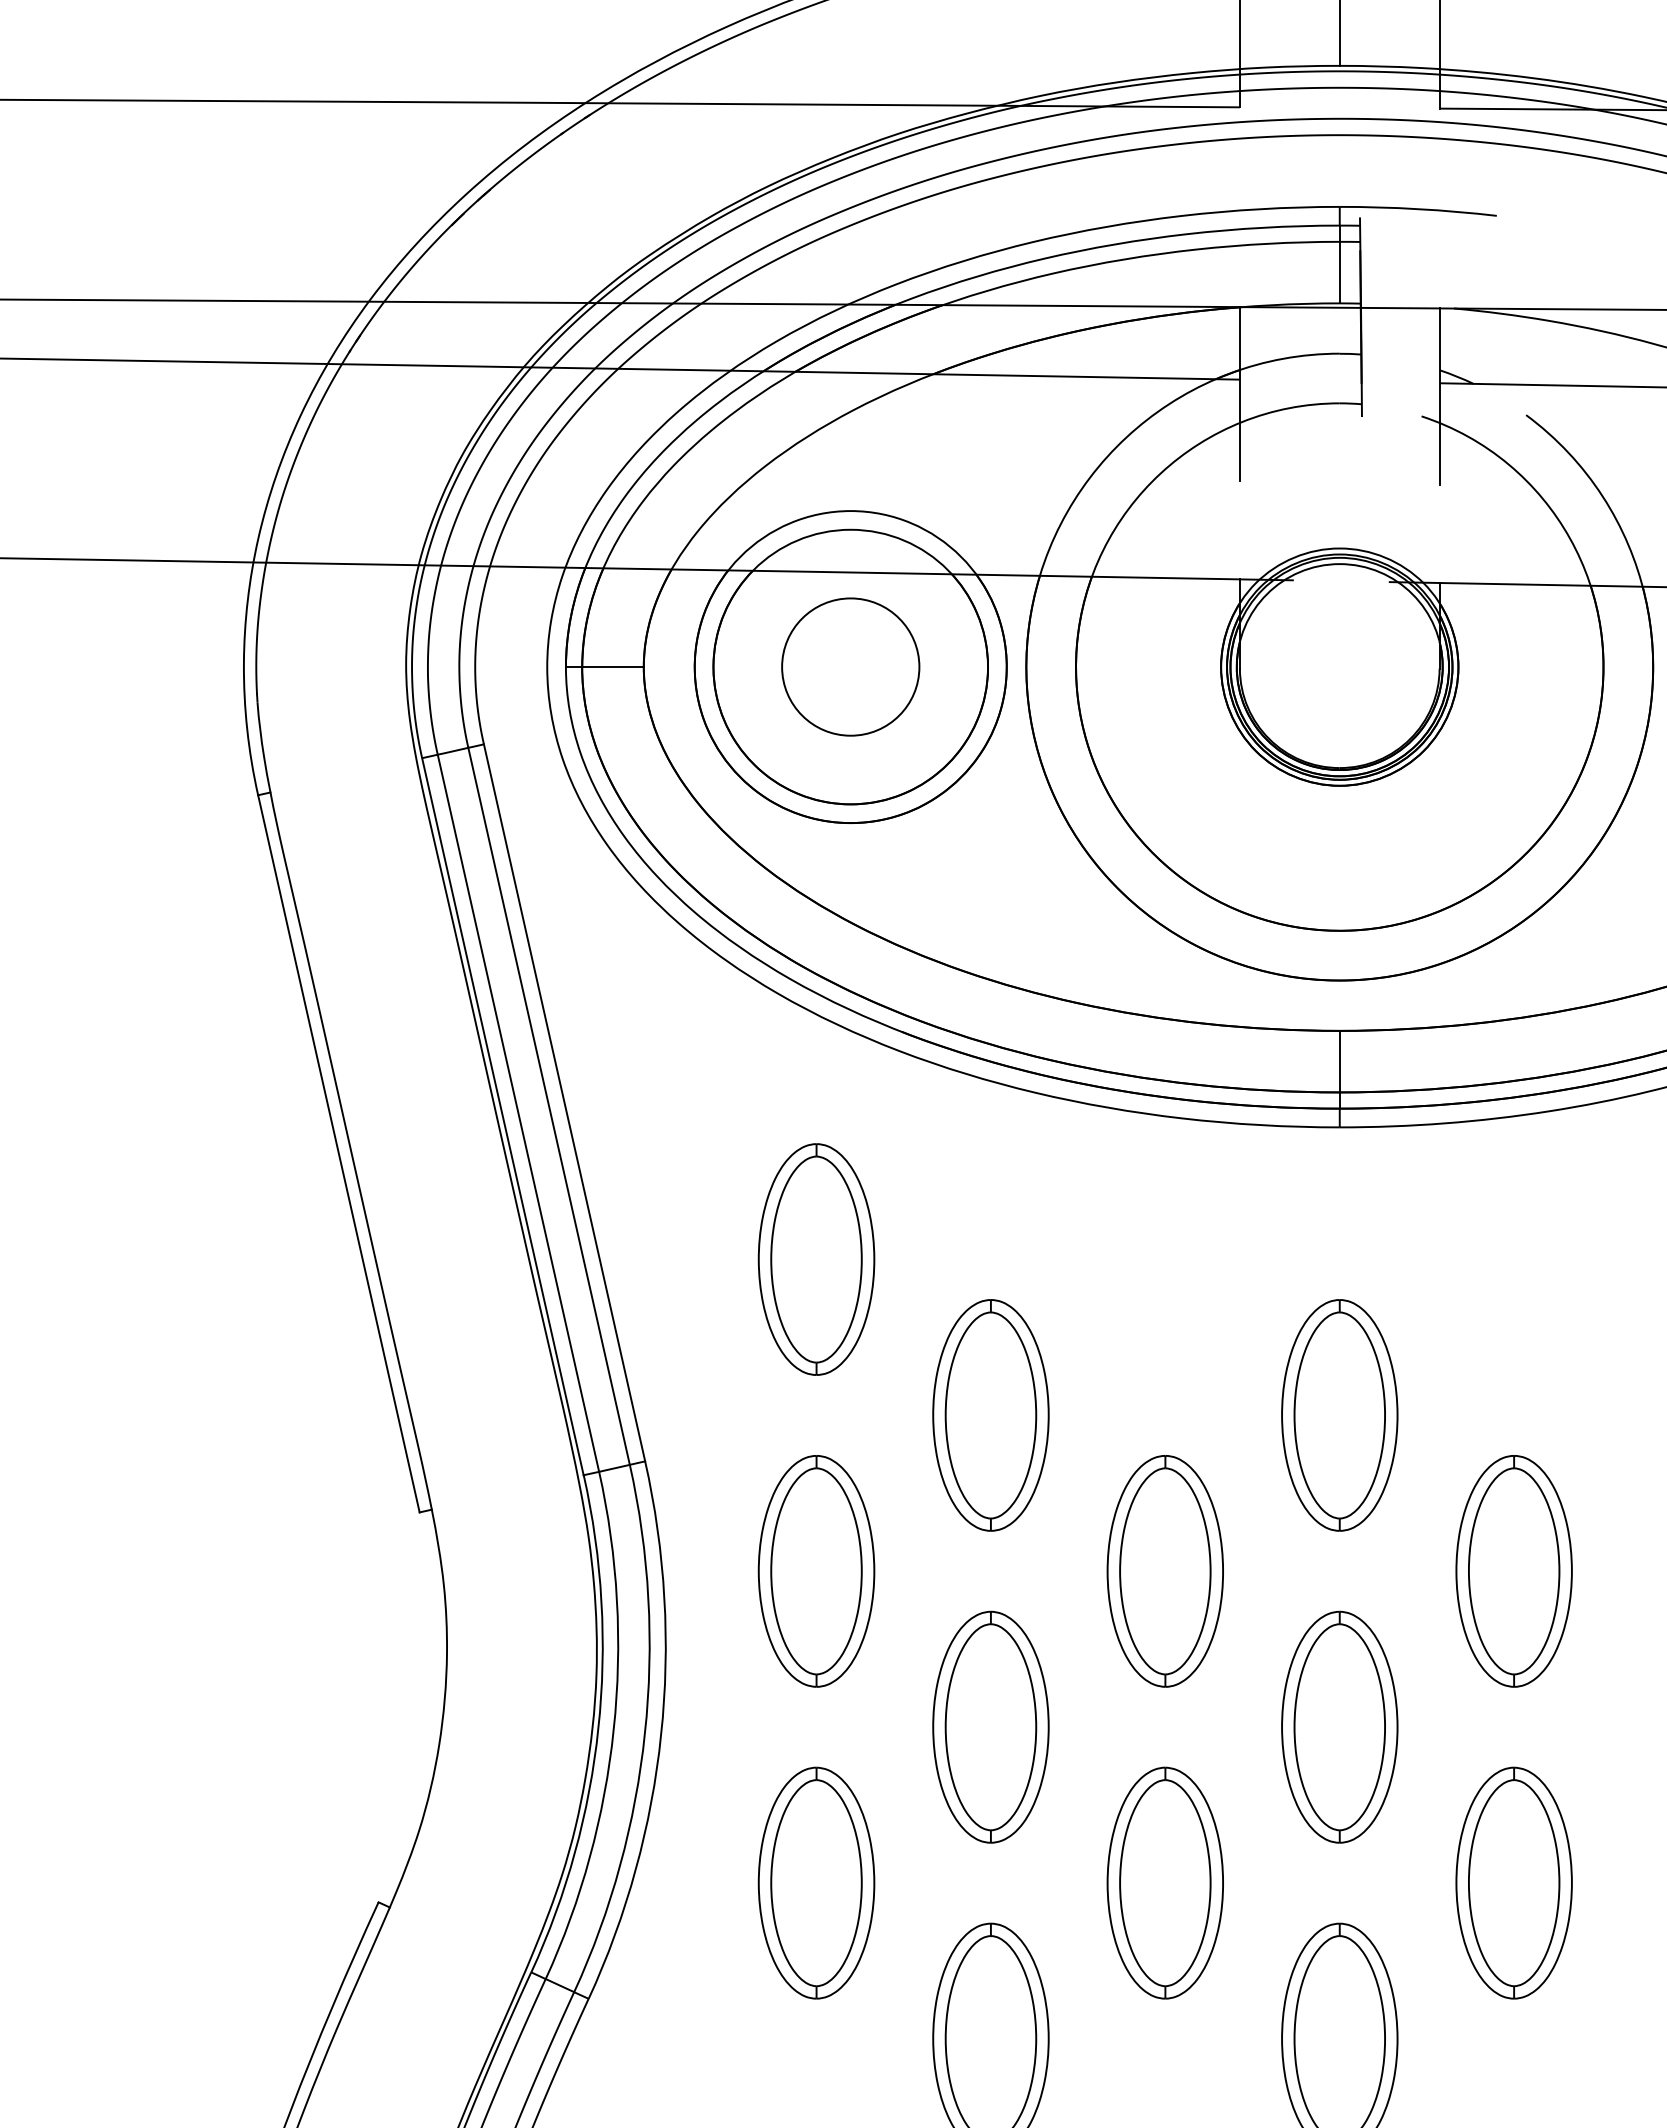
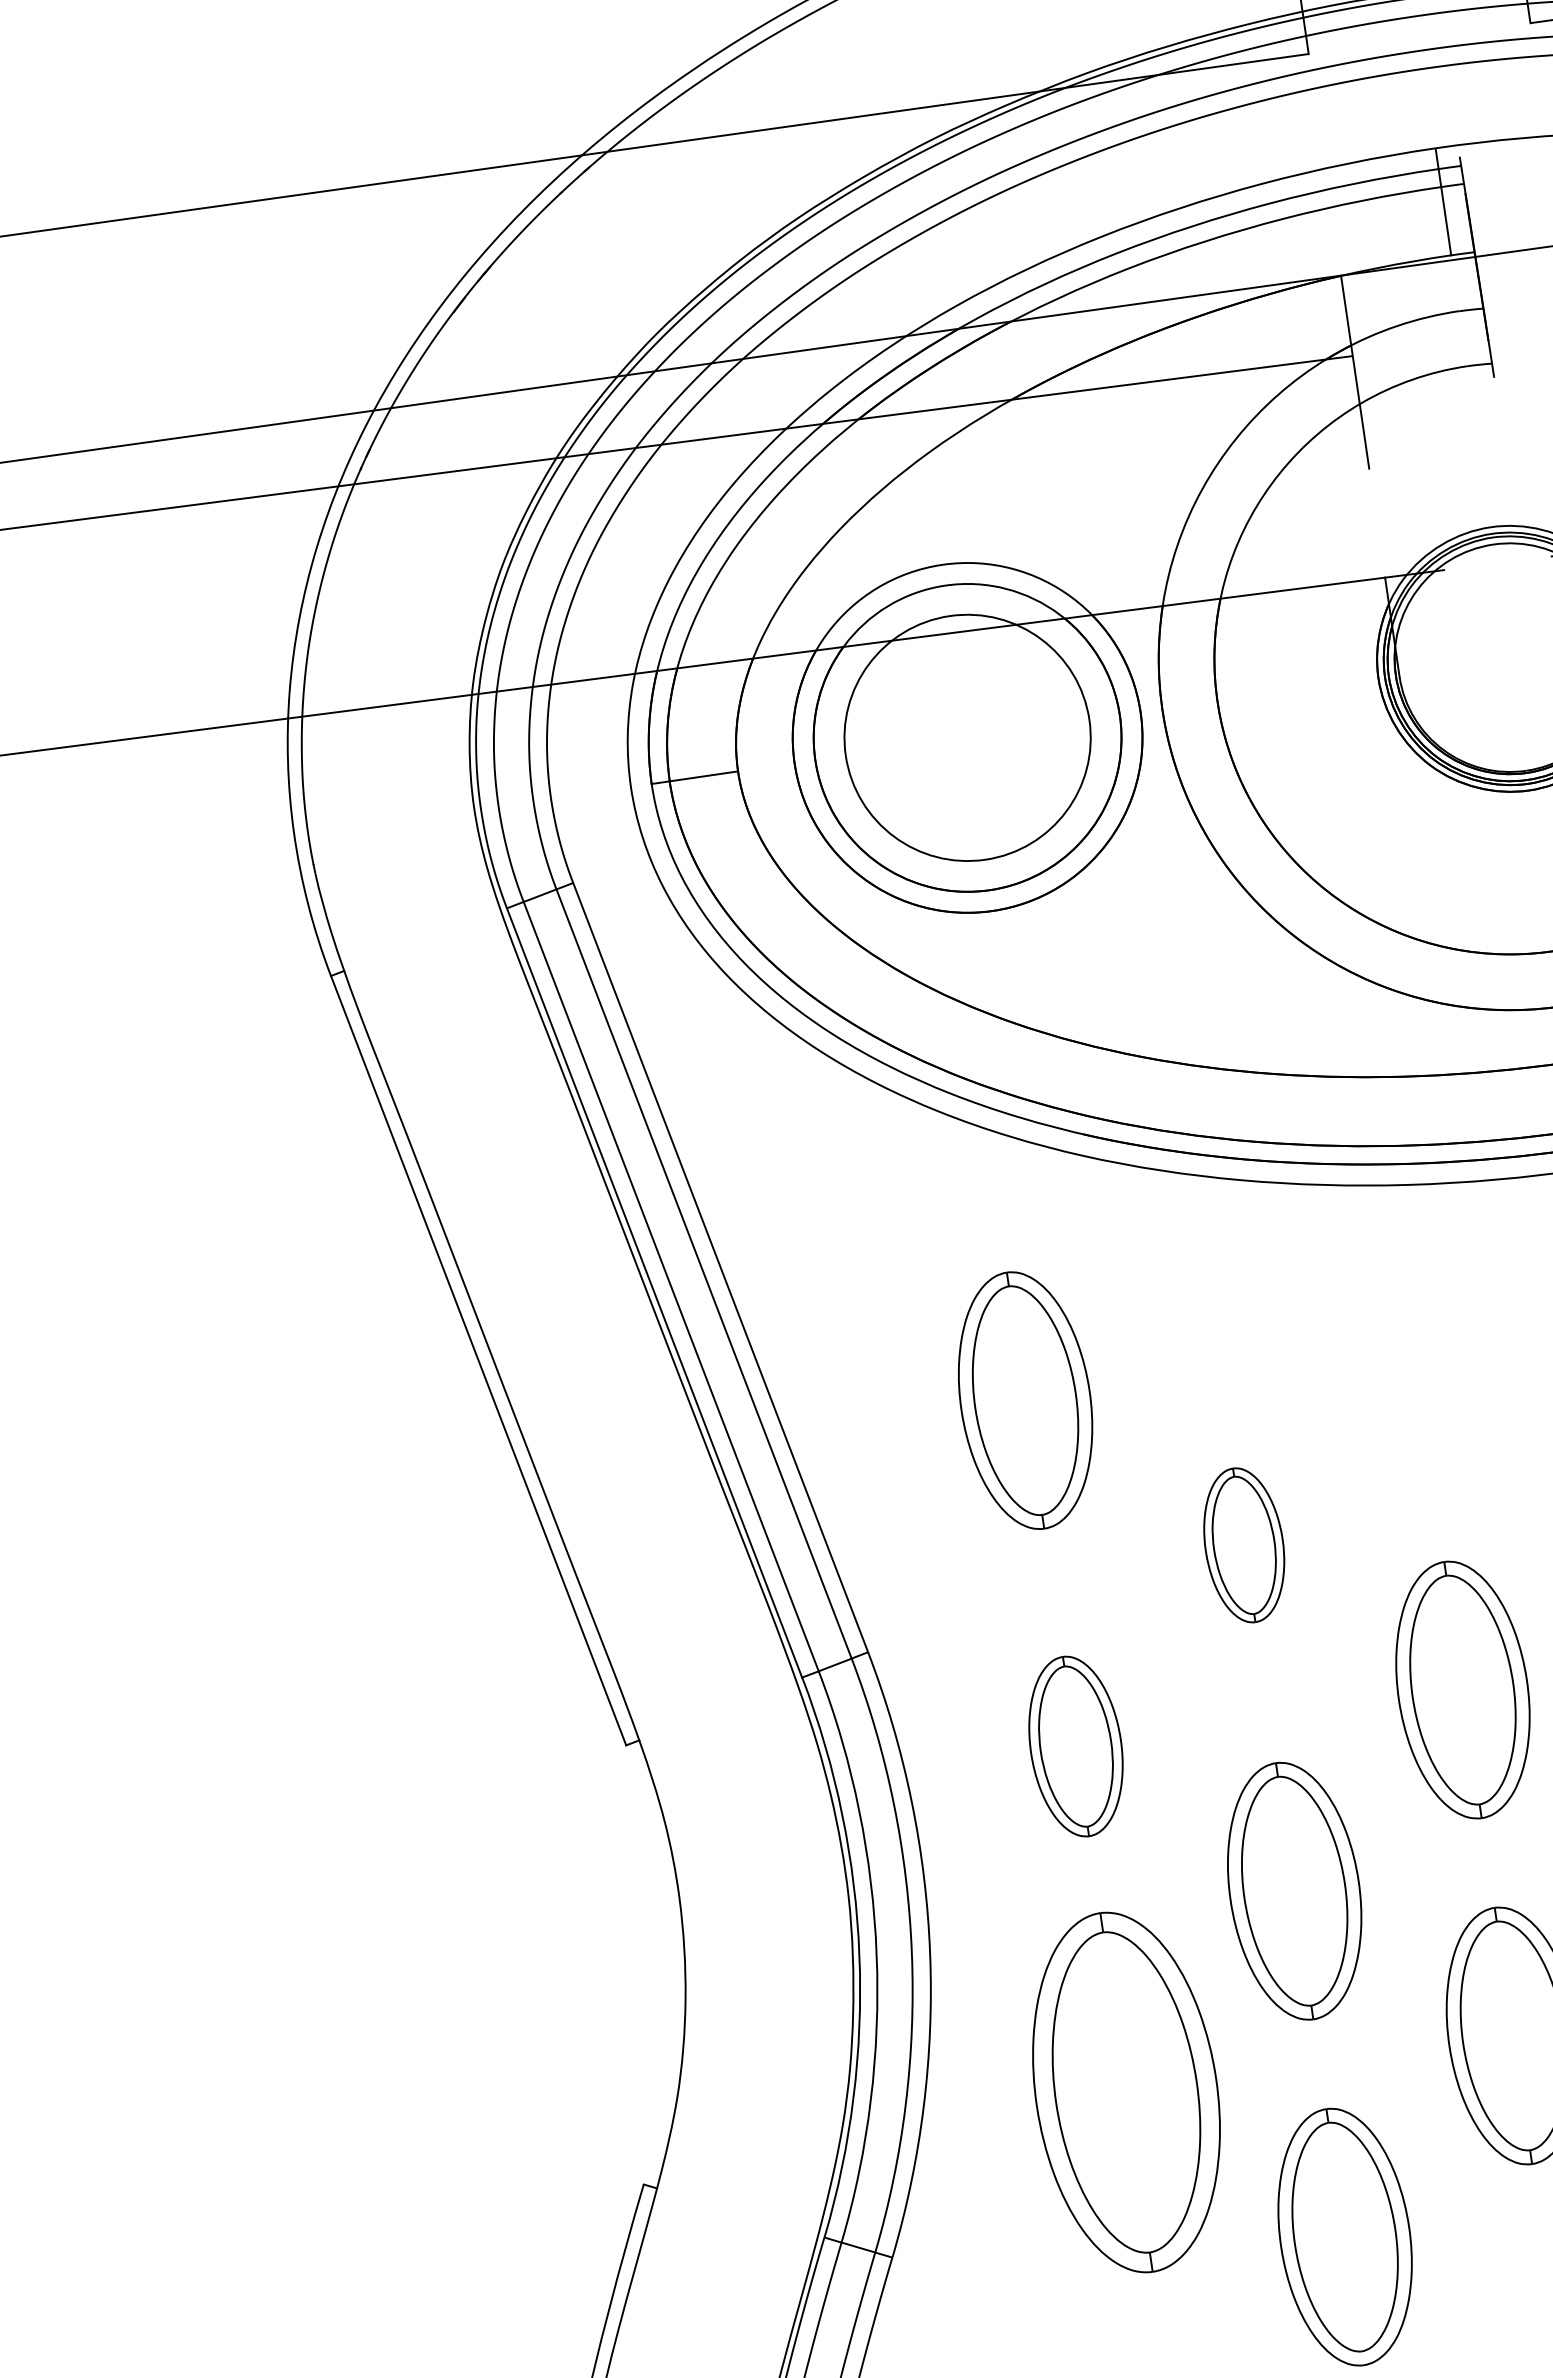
circle: (850, 666) -> (967, 737), size x1.6
part: (990, 1415) -> (1243, 1545), size x0.6
part: (816, 1571) -> (1075, 1746), size x0.7
part: (816, 1882) -> (1126, 2091), size x1.4

